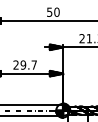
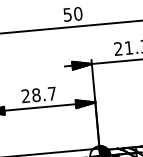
text: (23, 64) -> (36, 94), 29.7 -> 28.7

